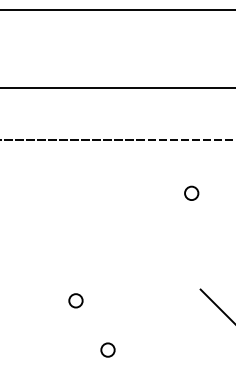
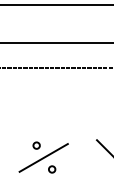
circle: (191, 193) -> (92, 93), removed
line: (90, 325) -> (43, 157), added

